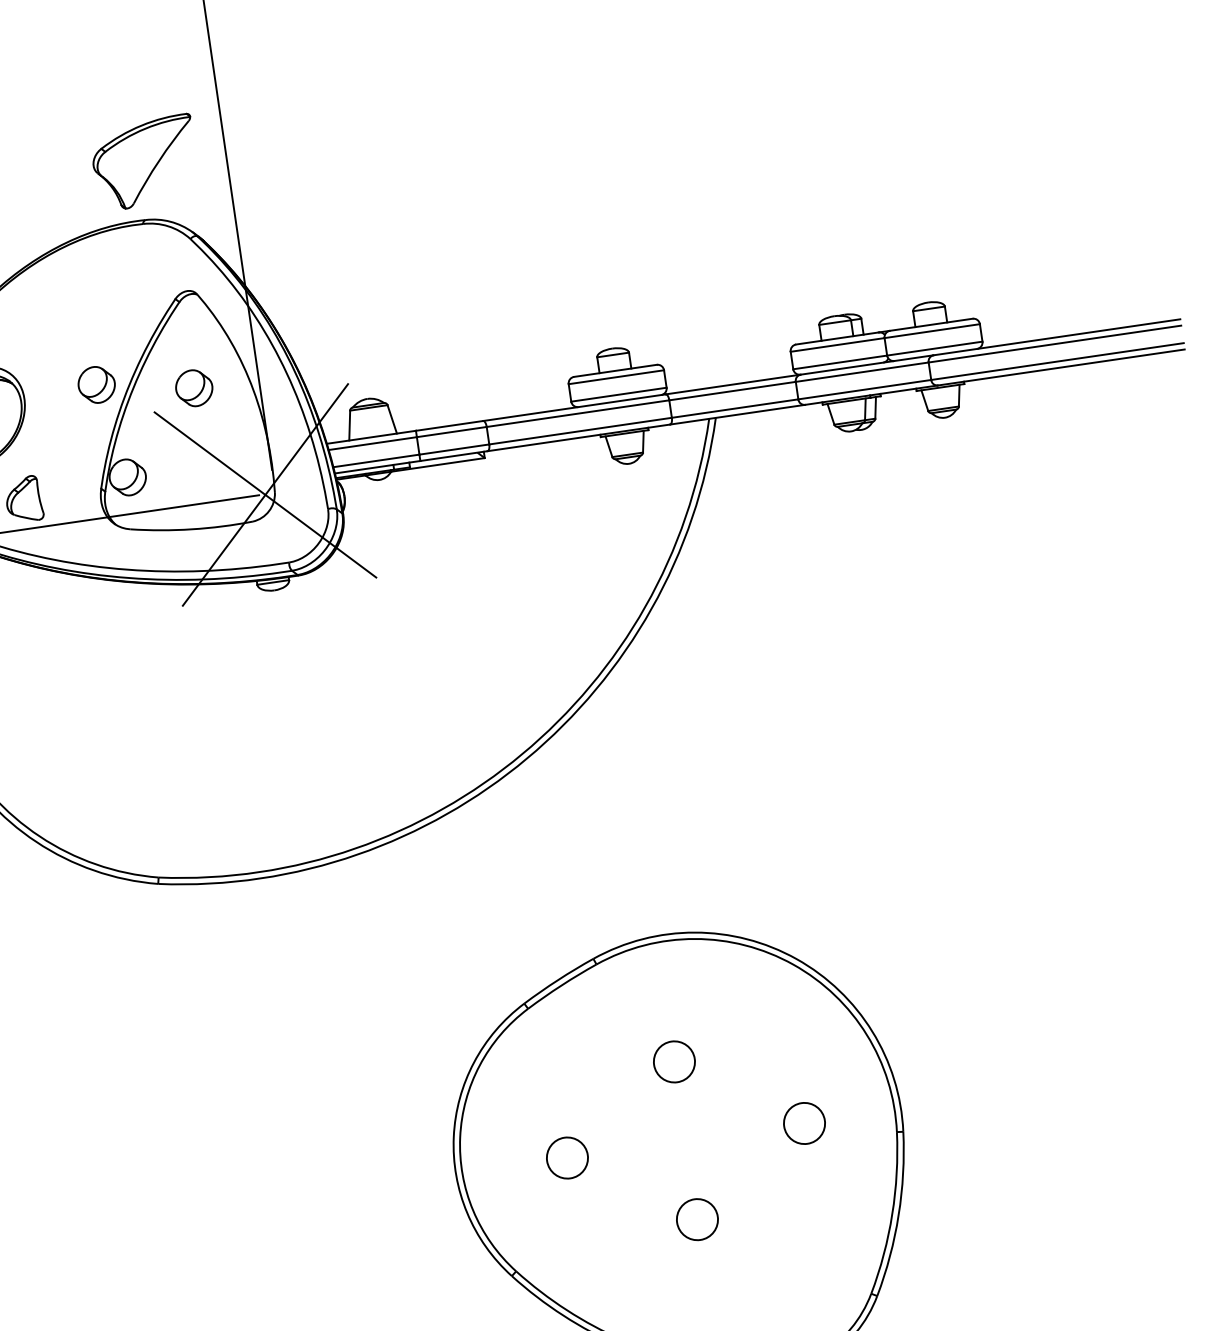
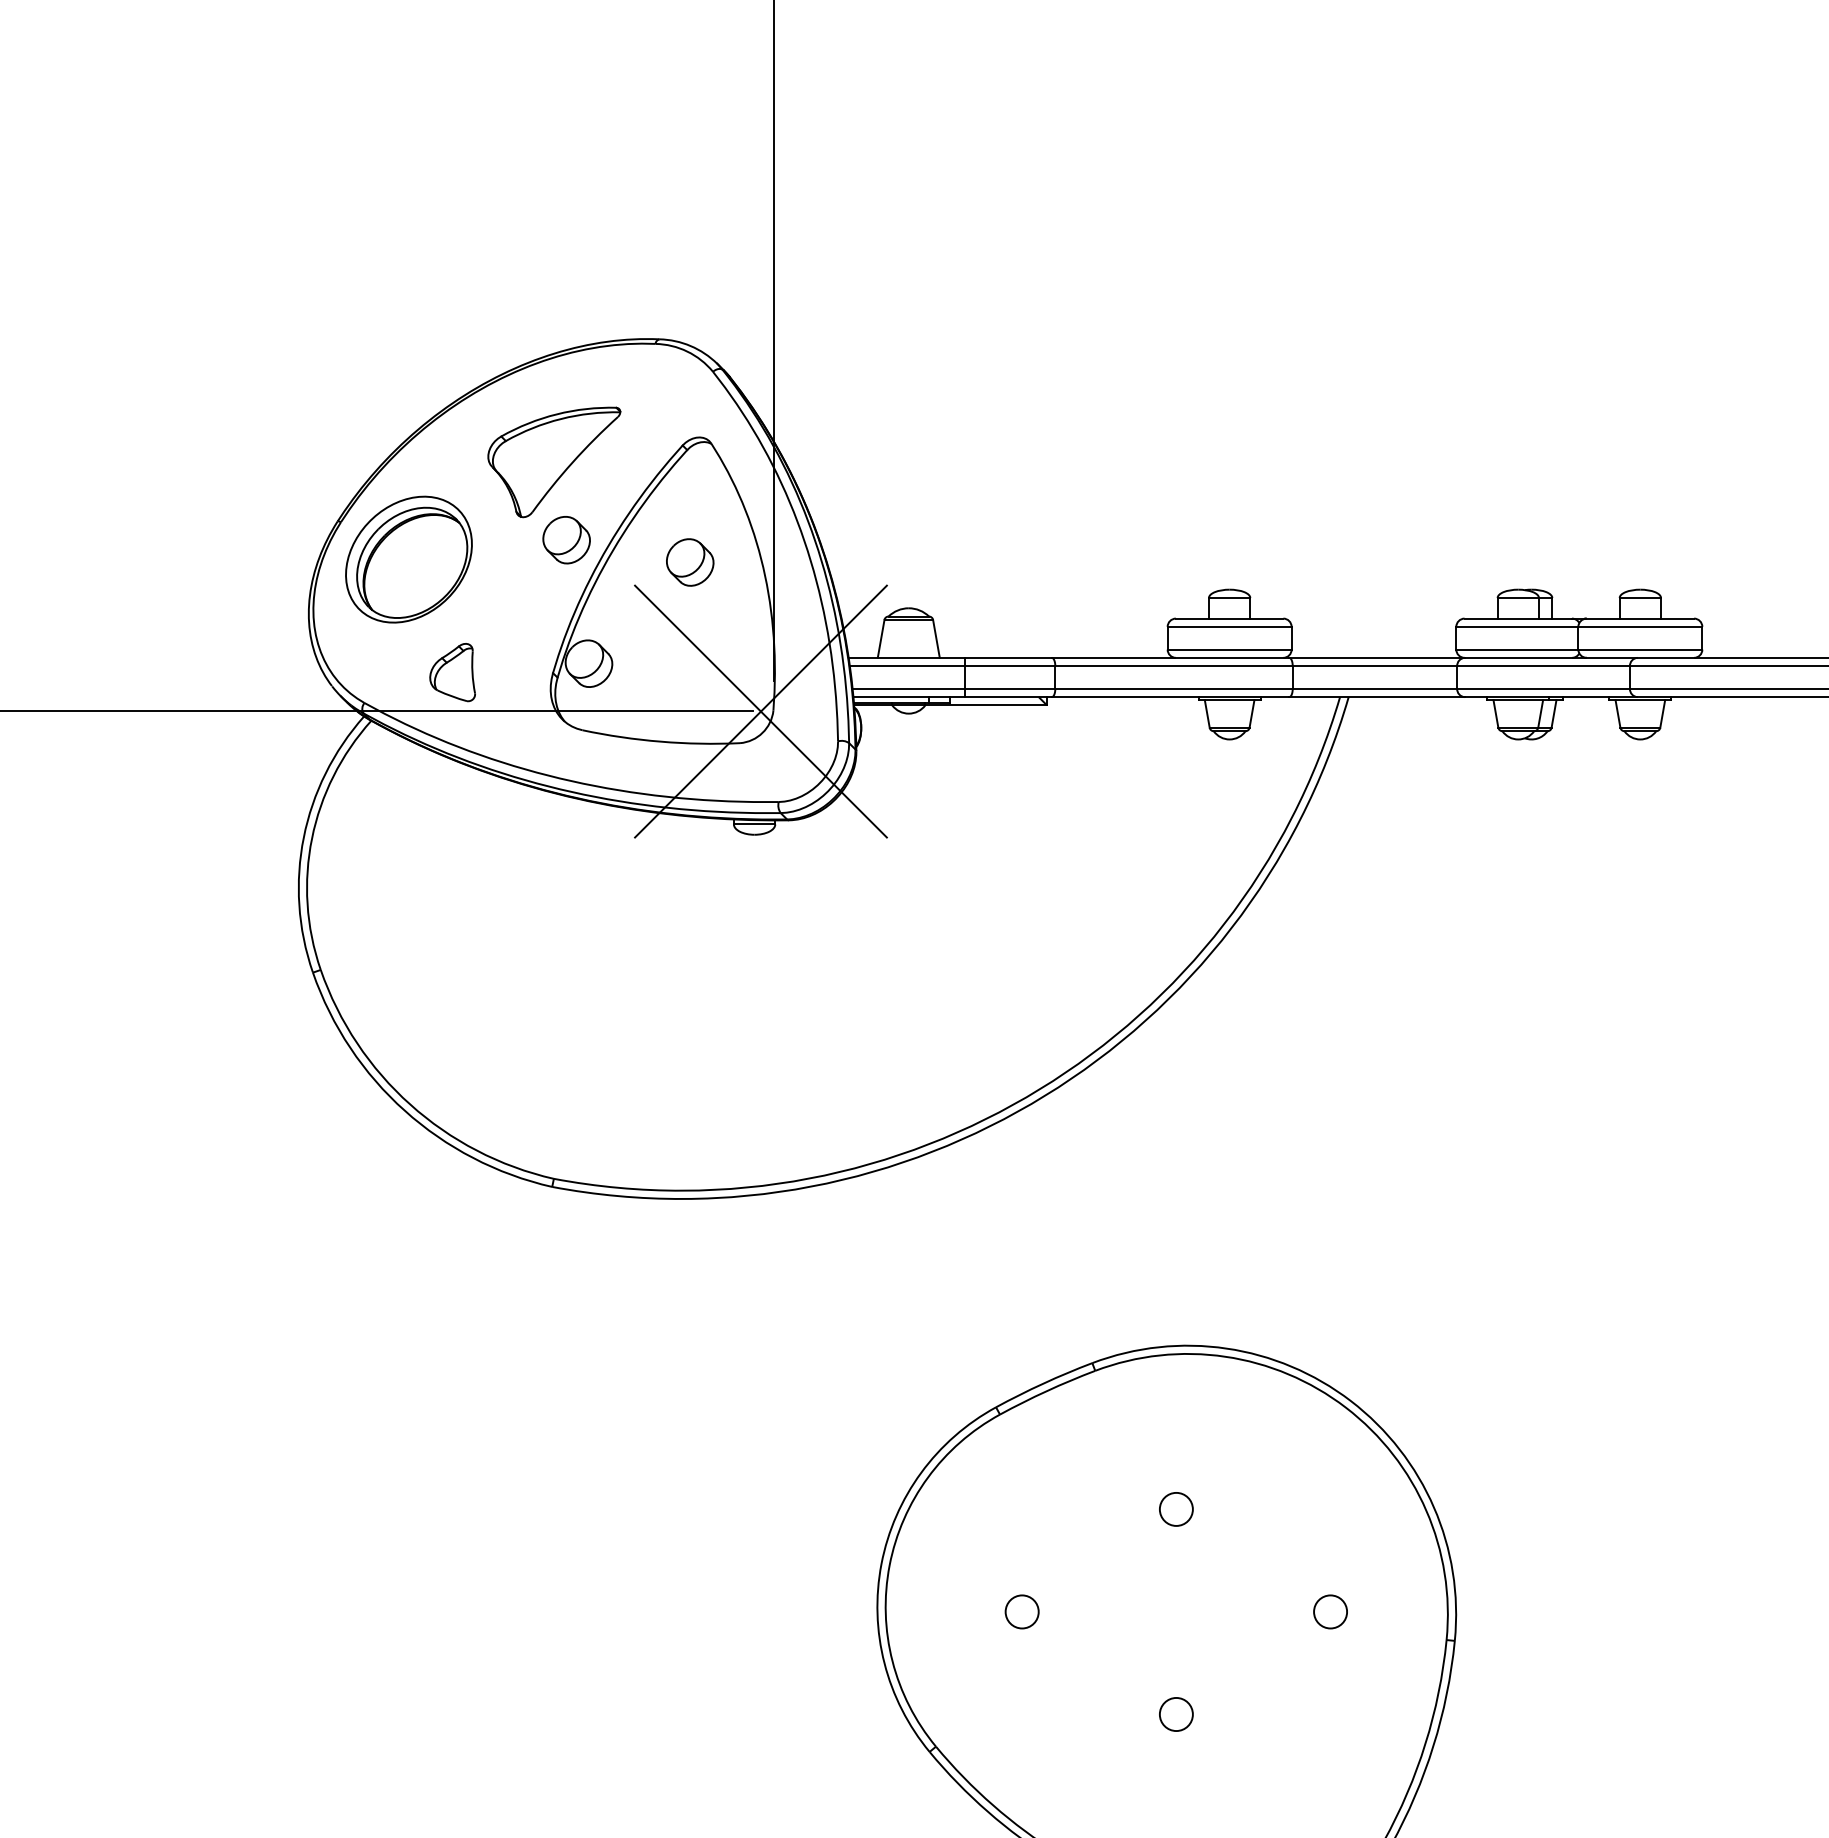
part: (145, 162) -> (554, 462), moved
circle: (673, 1061) -> (1175, 1508), size x0.62
circle: (804, 1123) -> (1330, 1611), size x0.62
circle: (566, 1157) -> (1021, 1611), size x0.62
circle: (696, 1219) -> (1175, 1714), size x0.62

